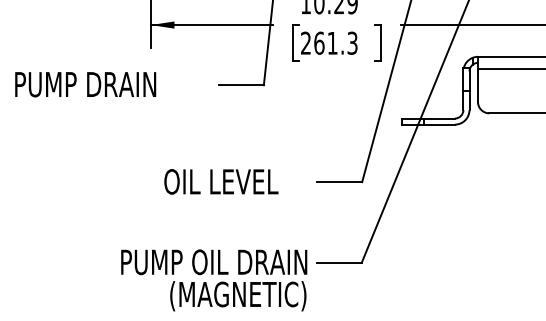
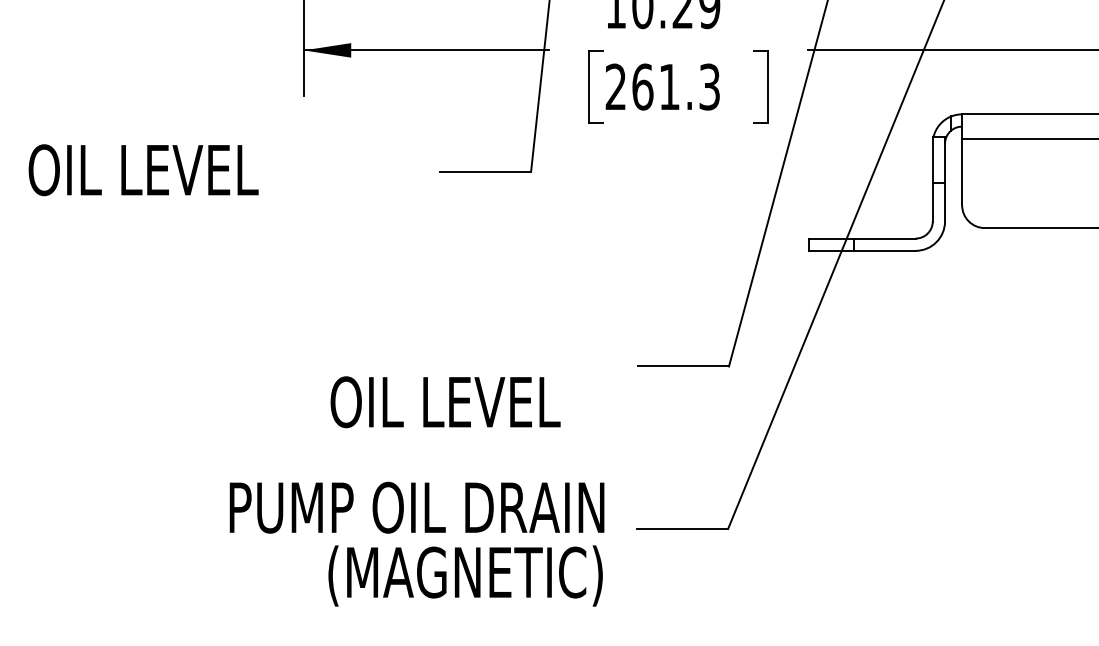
text: (85, 84) -> (172, 170), PUMP DRAIN -> OIL LEVEL
text: (221, 181) -> (445, 401), moved
text: (214, 280) -> (417, 544), moved

